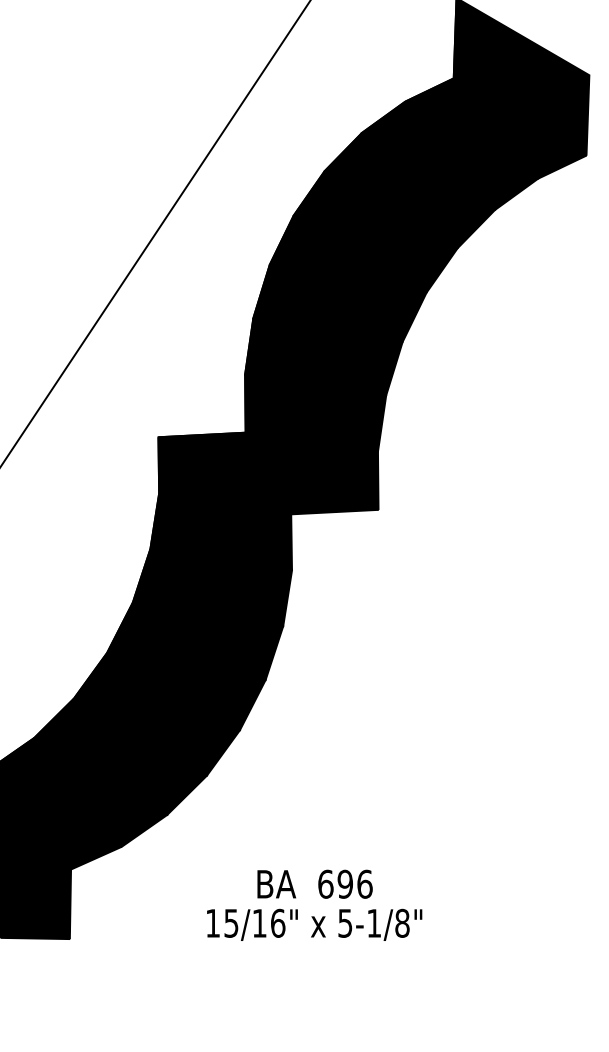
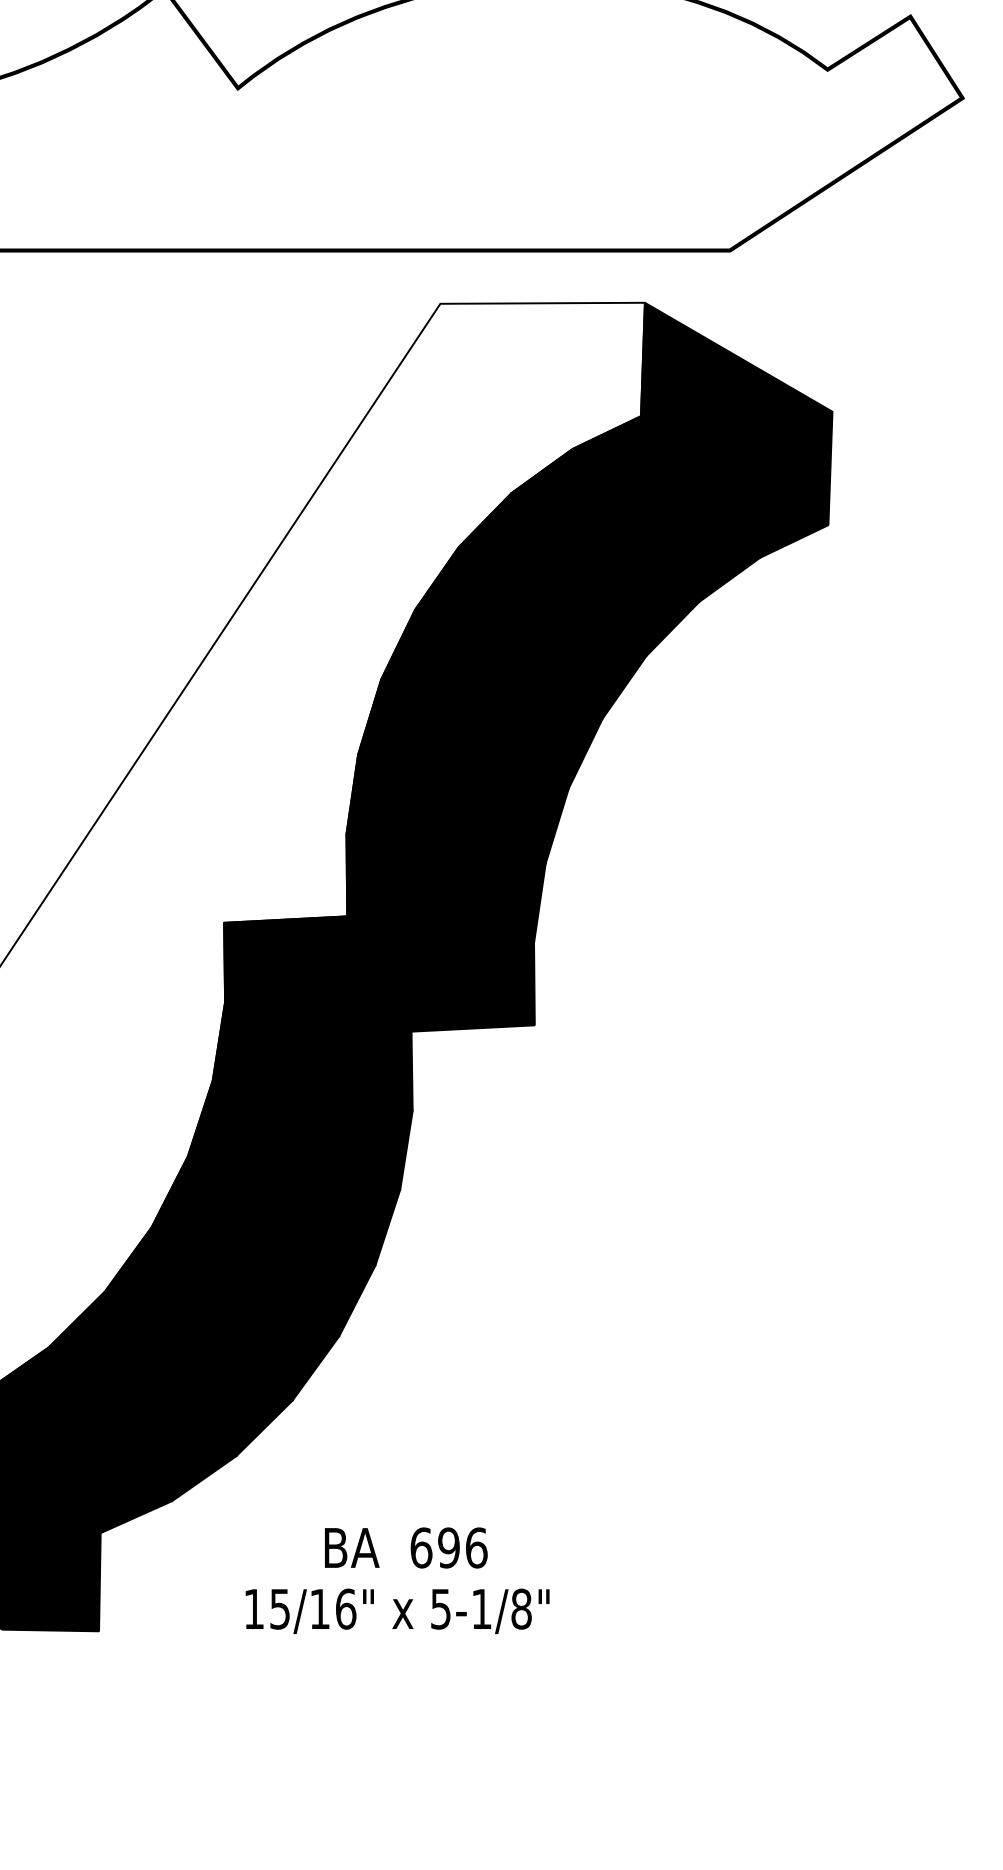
text: (315, 883) -> (406, 1547), moved
text: (314, 924) -> (397, 1610), moved

